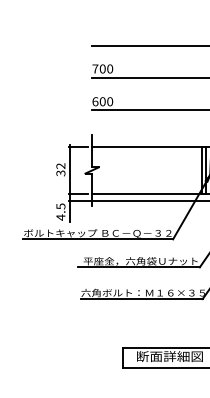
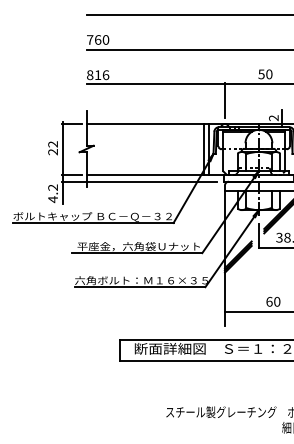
text: (103, 68) -> (98, 39), 700 -> 760
text: (103, 102) -> (98, 75), 600 -> 816
text: (61, 173) -> (53, 152), 32 -> 22
text: (60, 206) -> (52, 187), 4.5 -> 4.2

